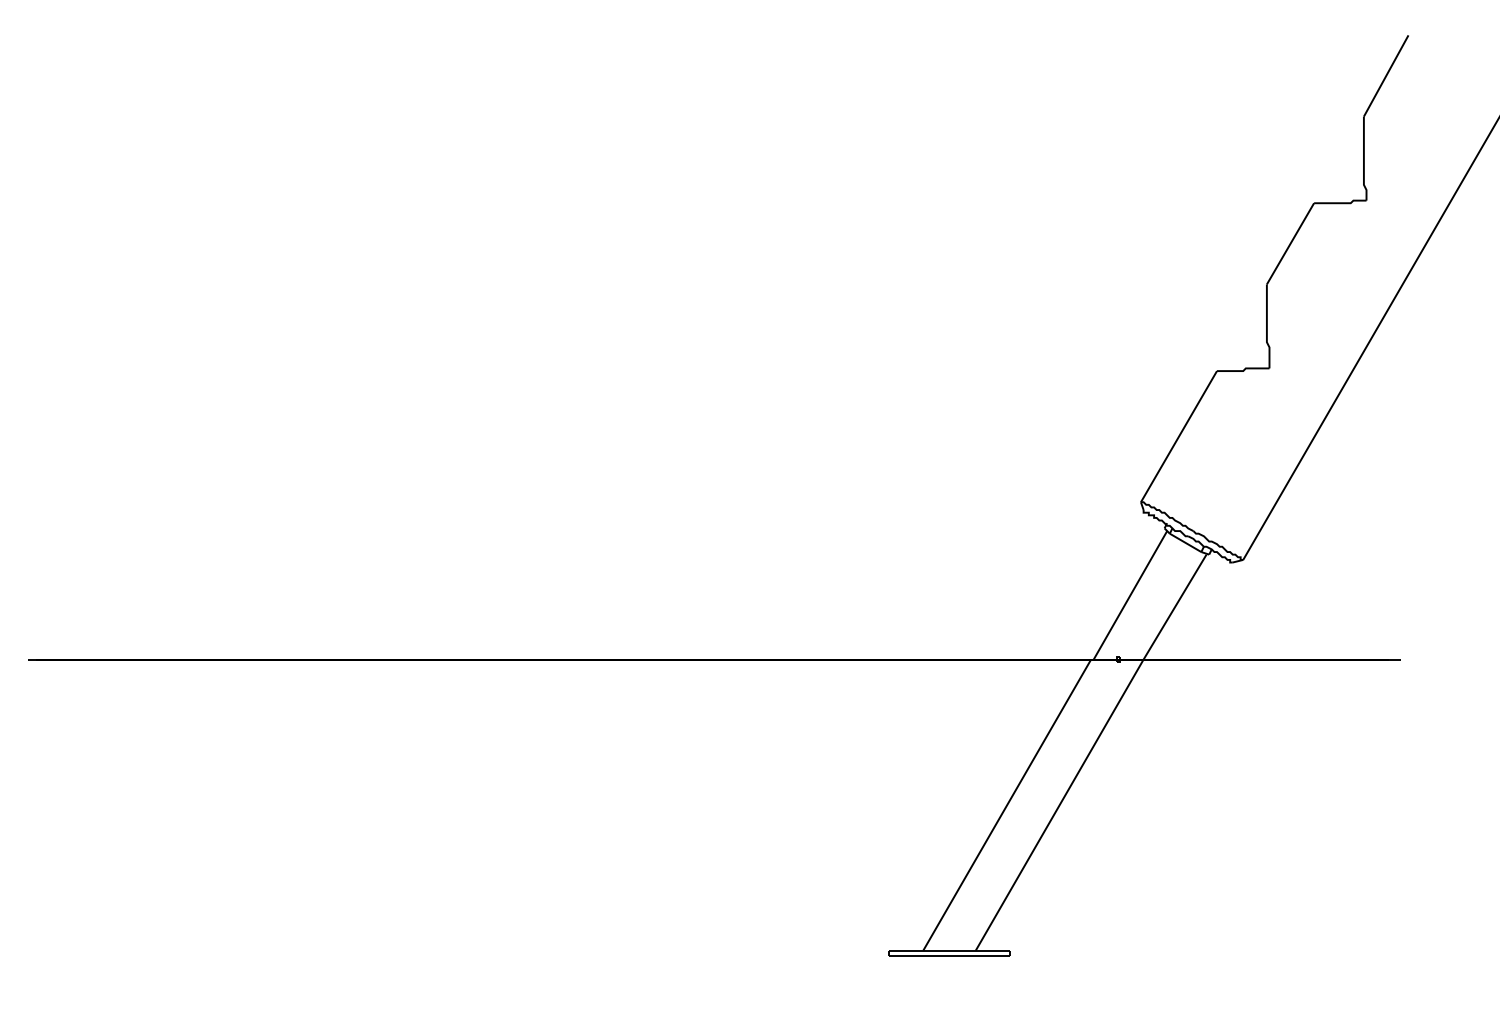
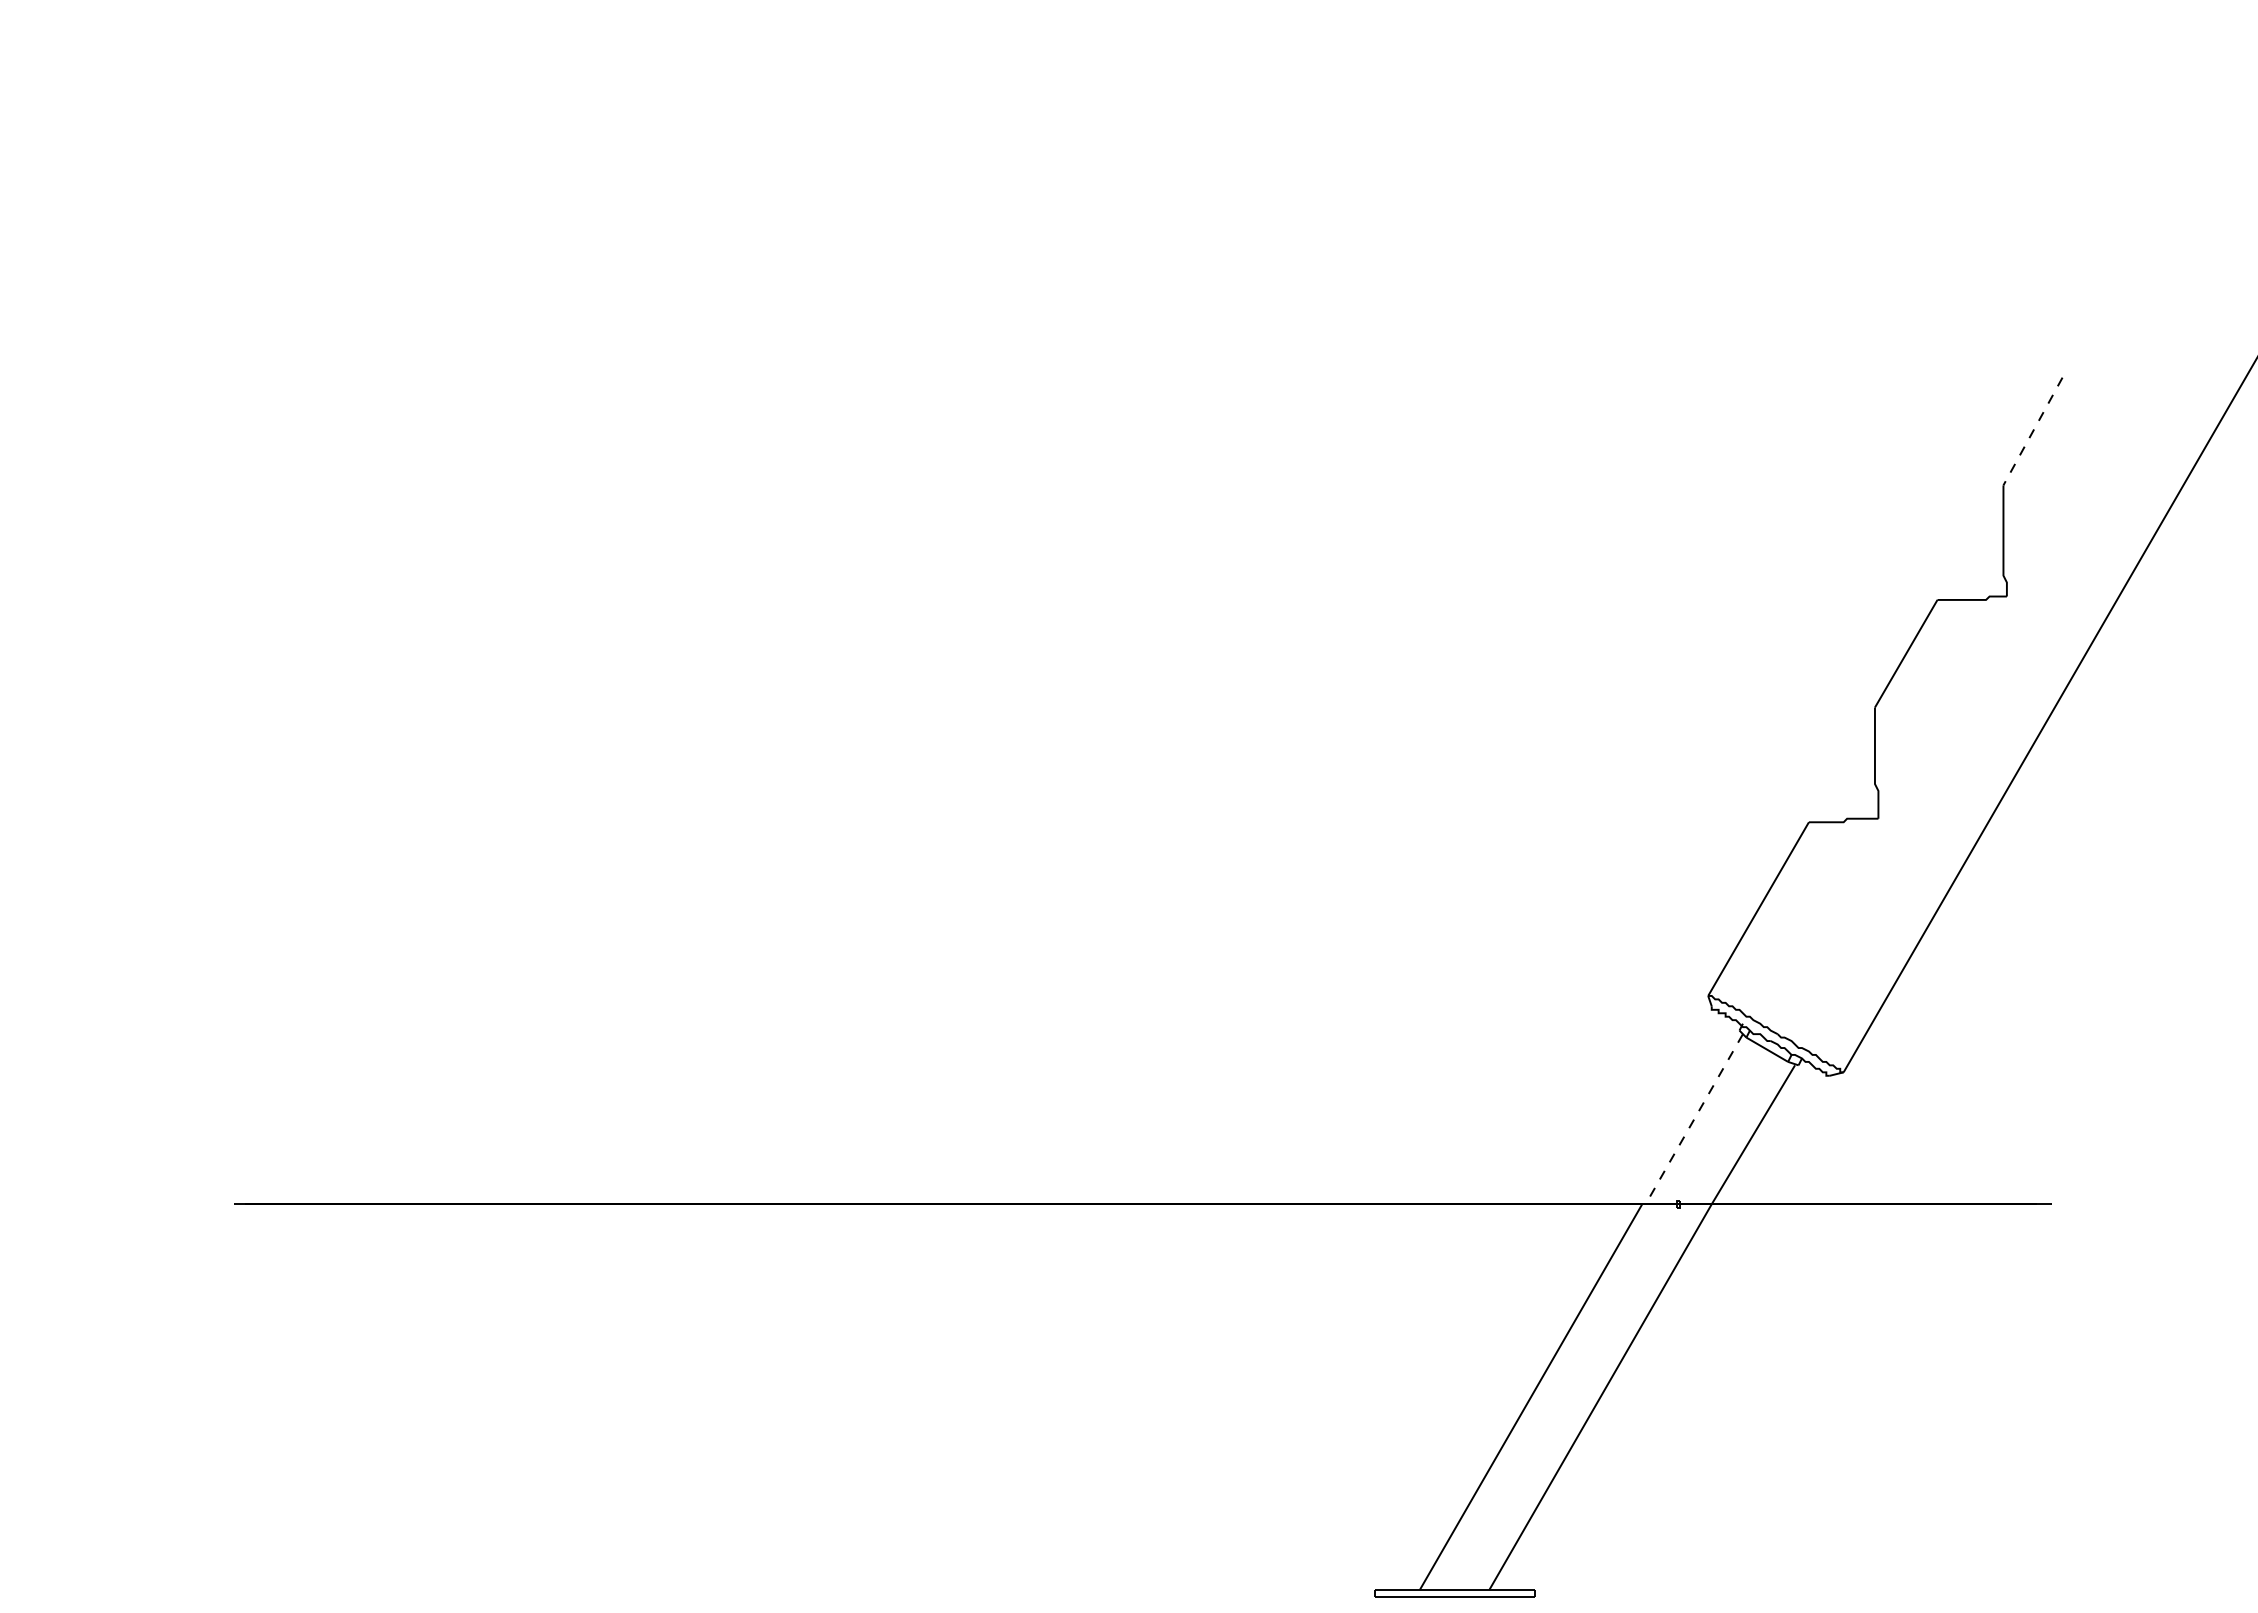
line: (1385, 76) -> (2032, 431), solid -> dashed
line: (1130, 595) -> (1694, 1119), solid -> dashed

